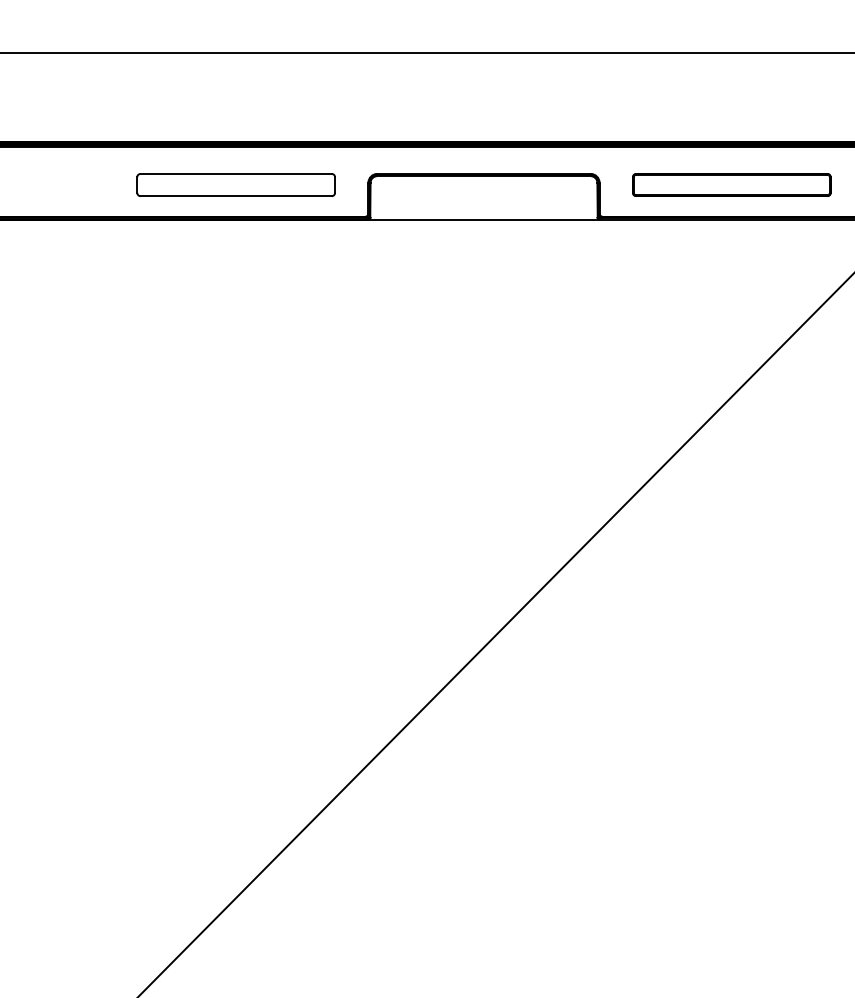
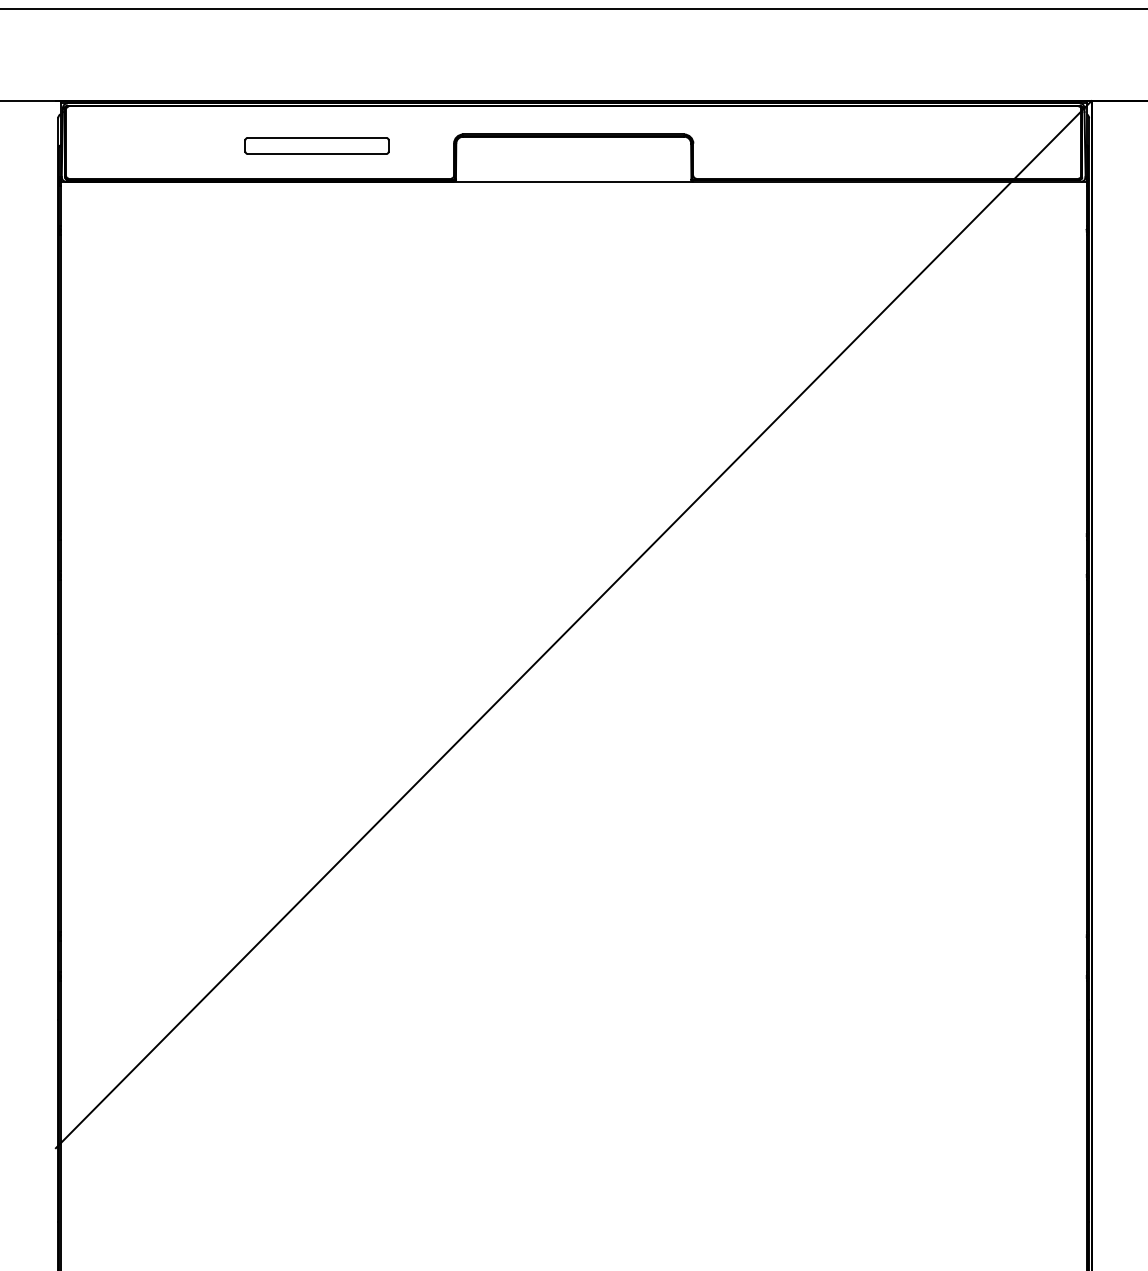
part: (235, 184) -> (316, 145), size x0.7
part: (732, 184) -> (830, 145), removed

